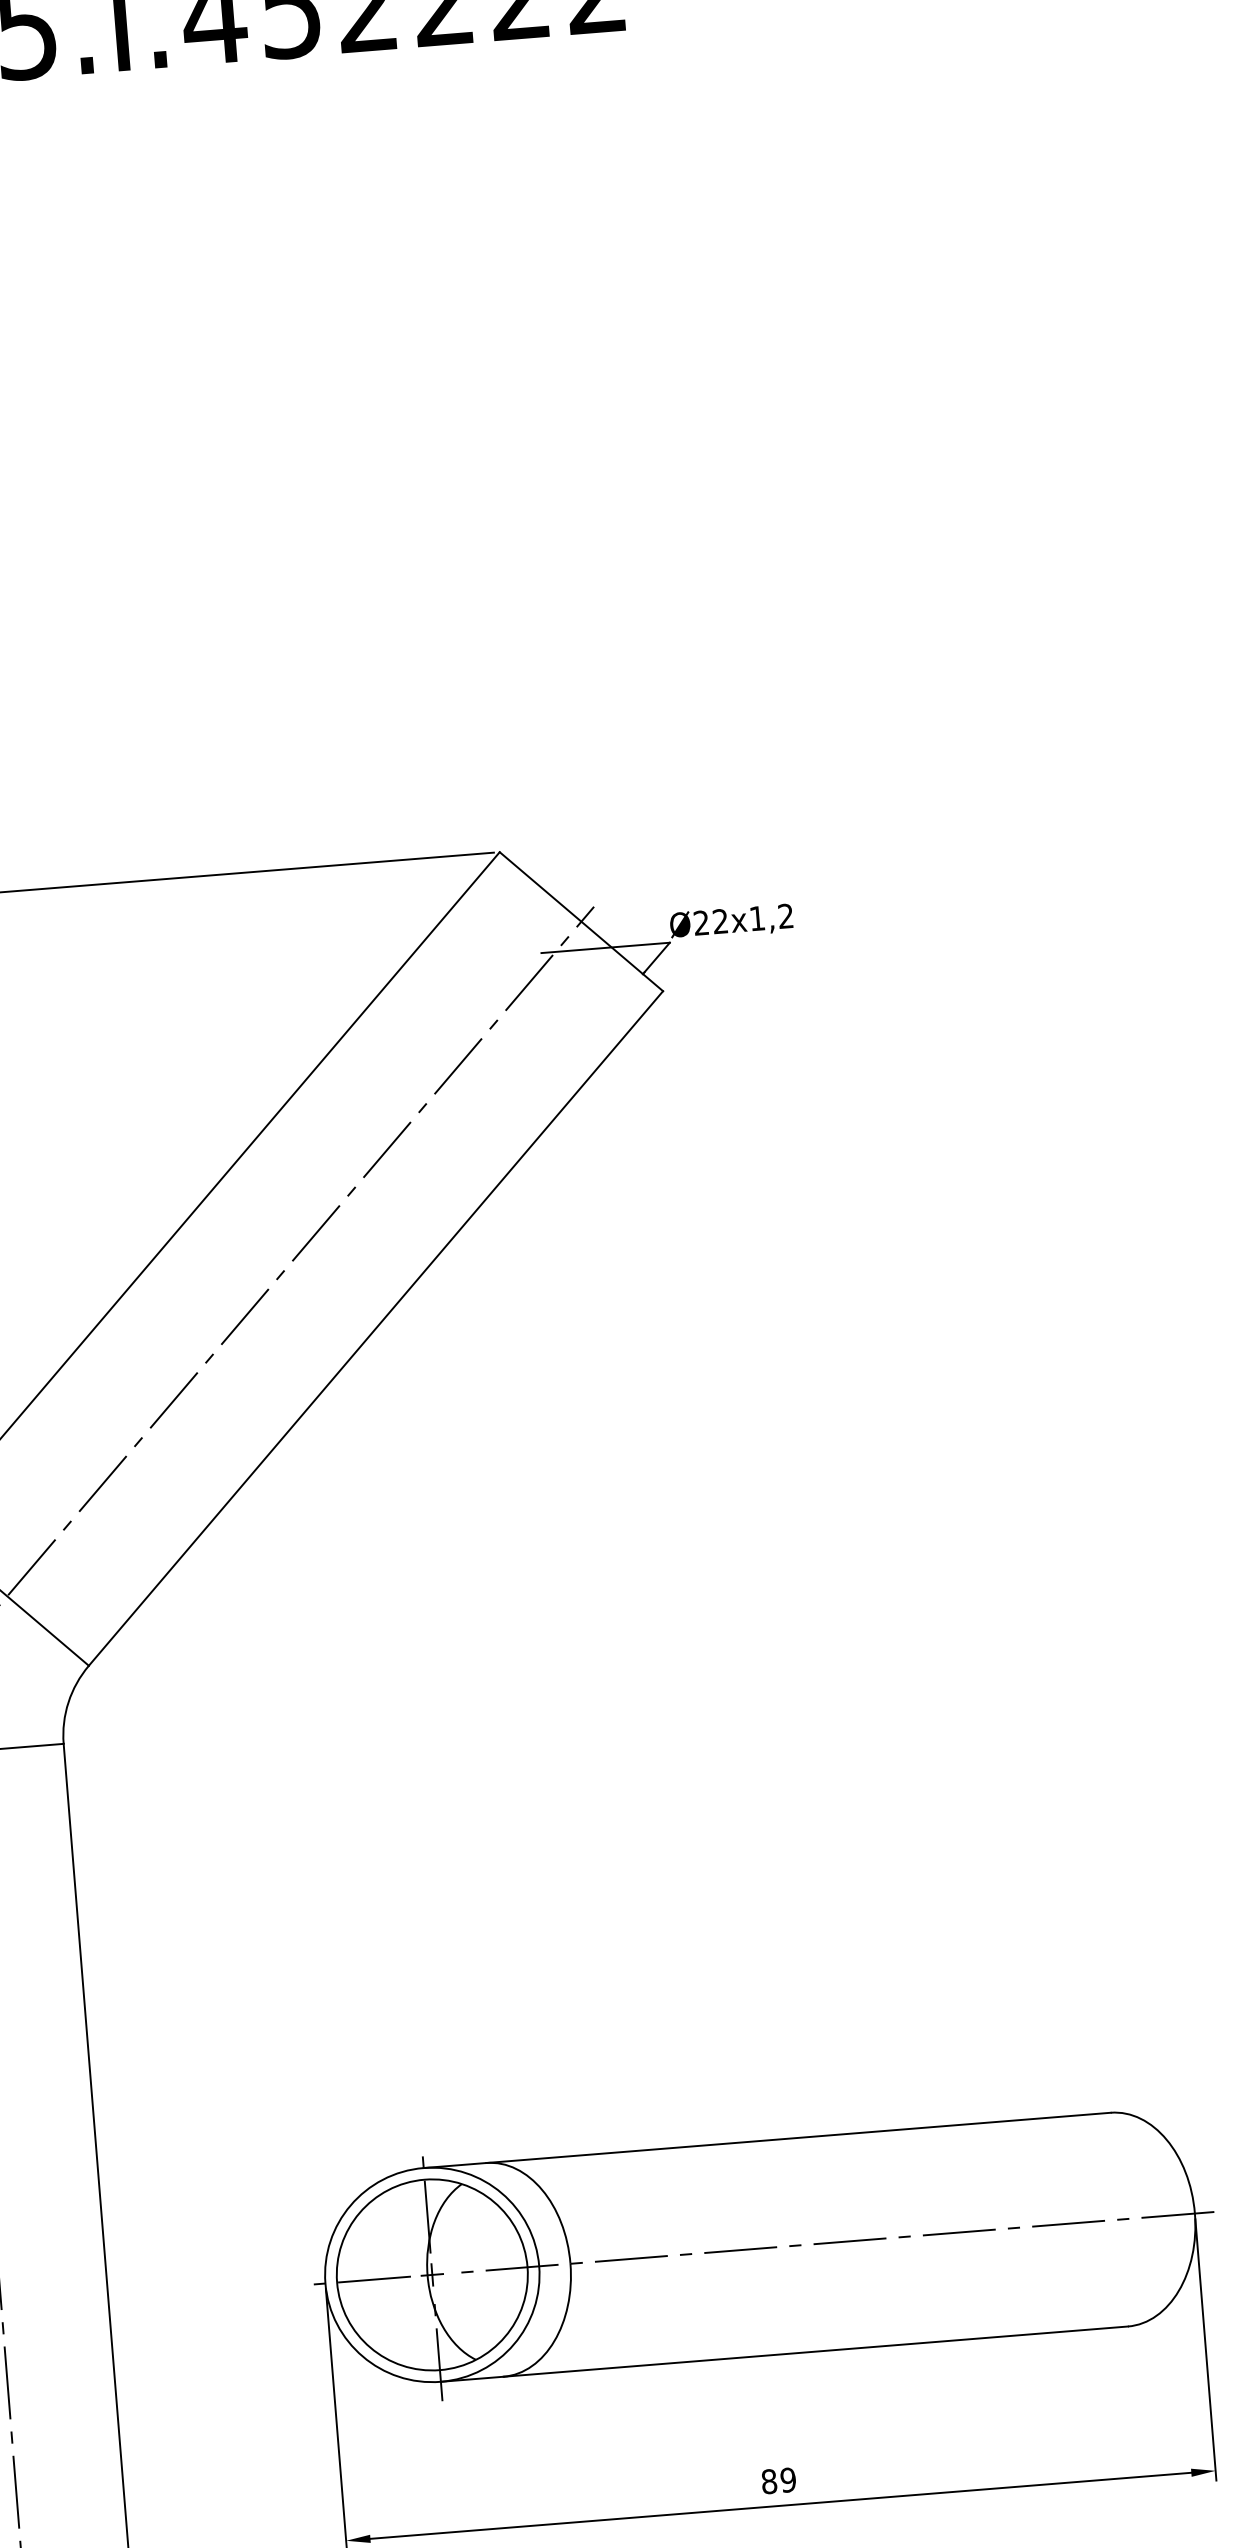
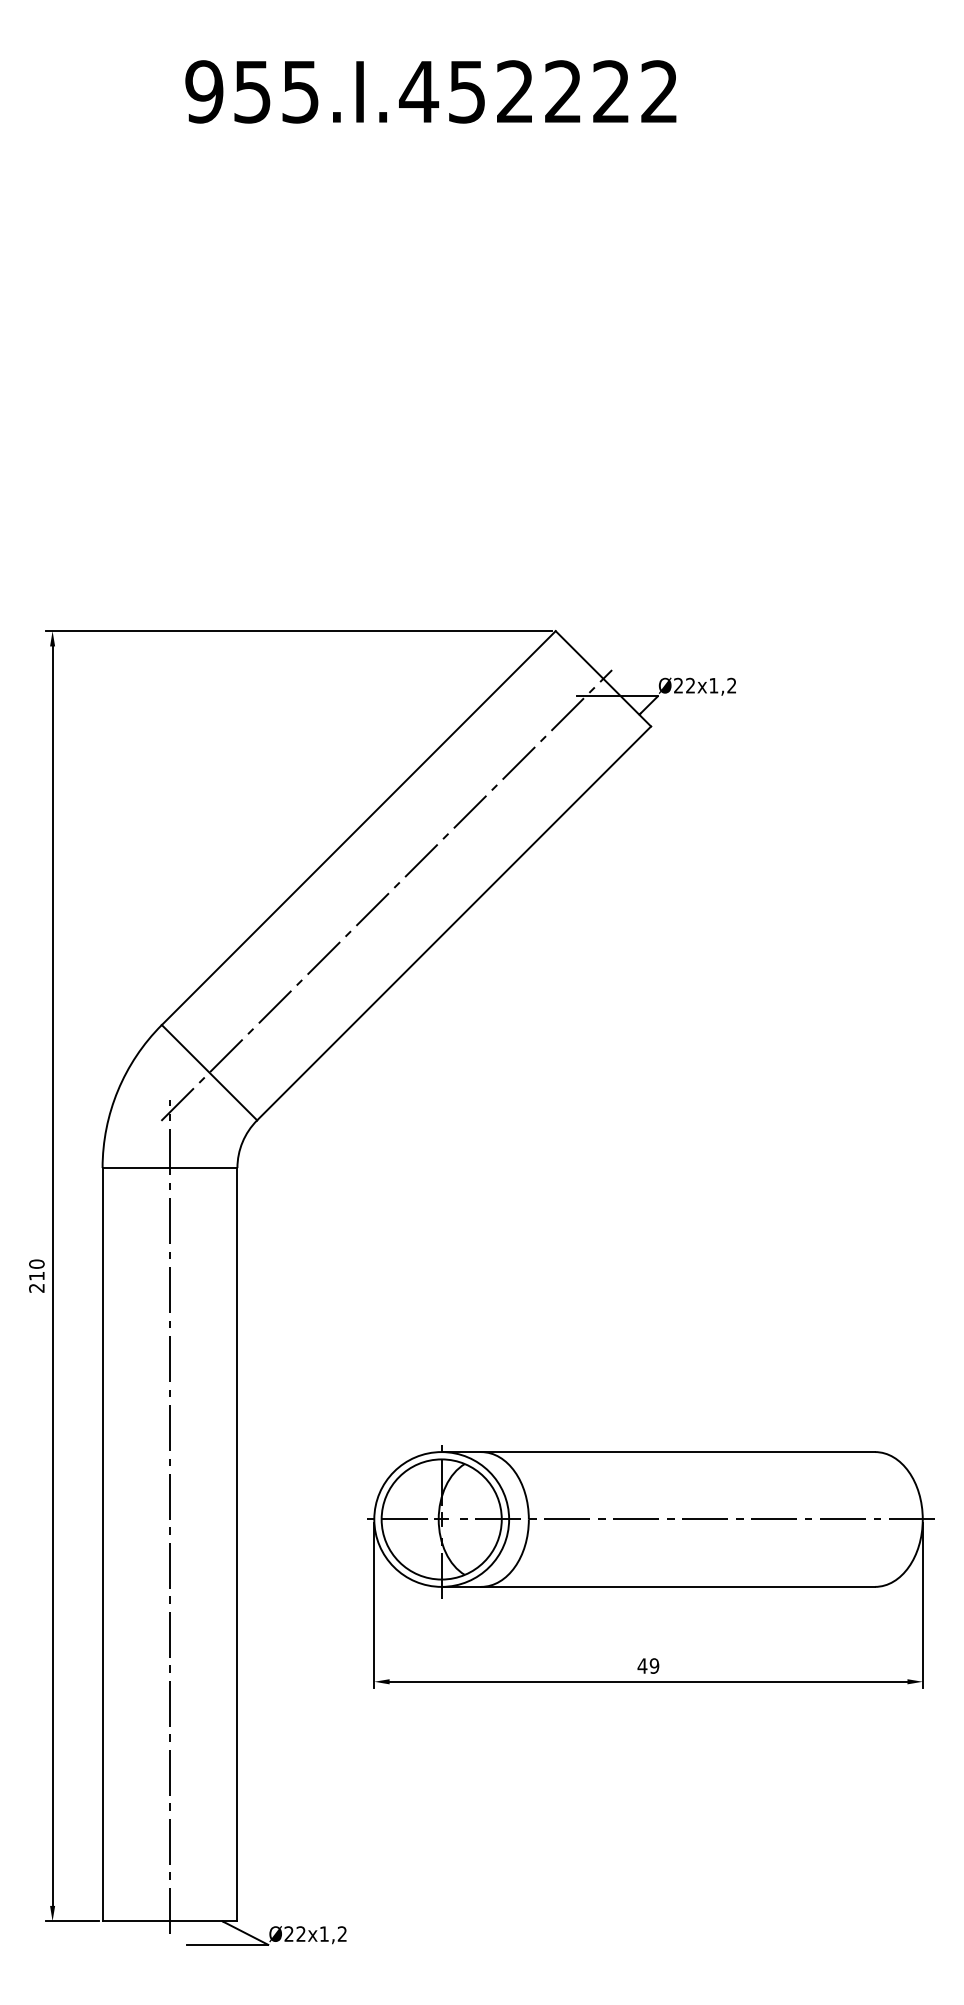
text: (769, 2480) -> (642, 1665), 89 -> 49

